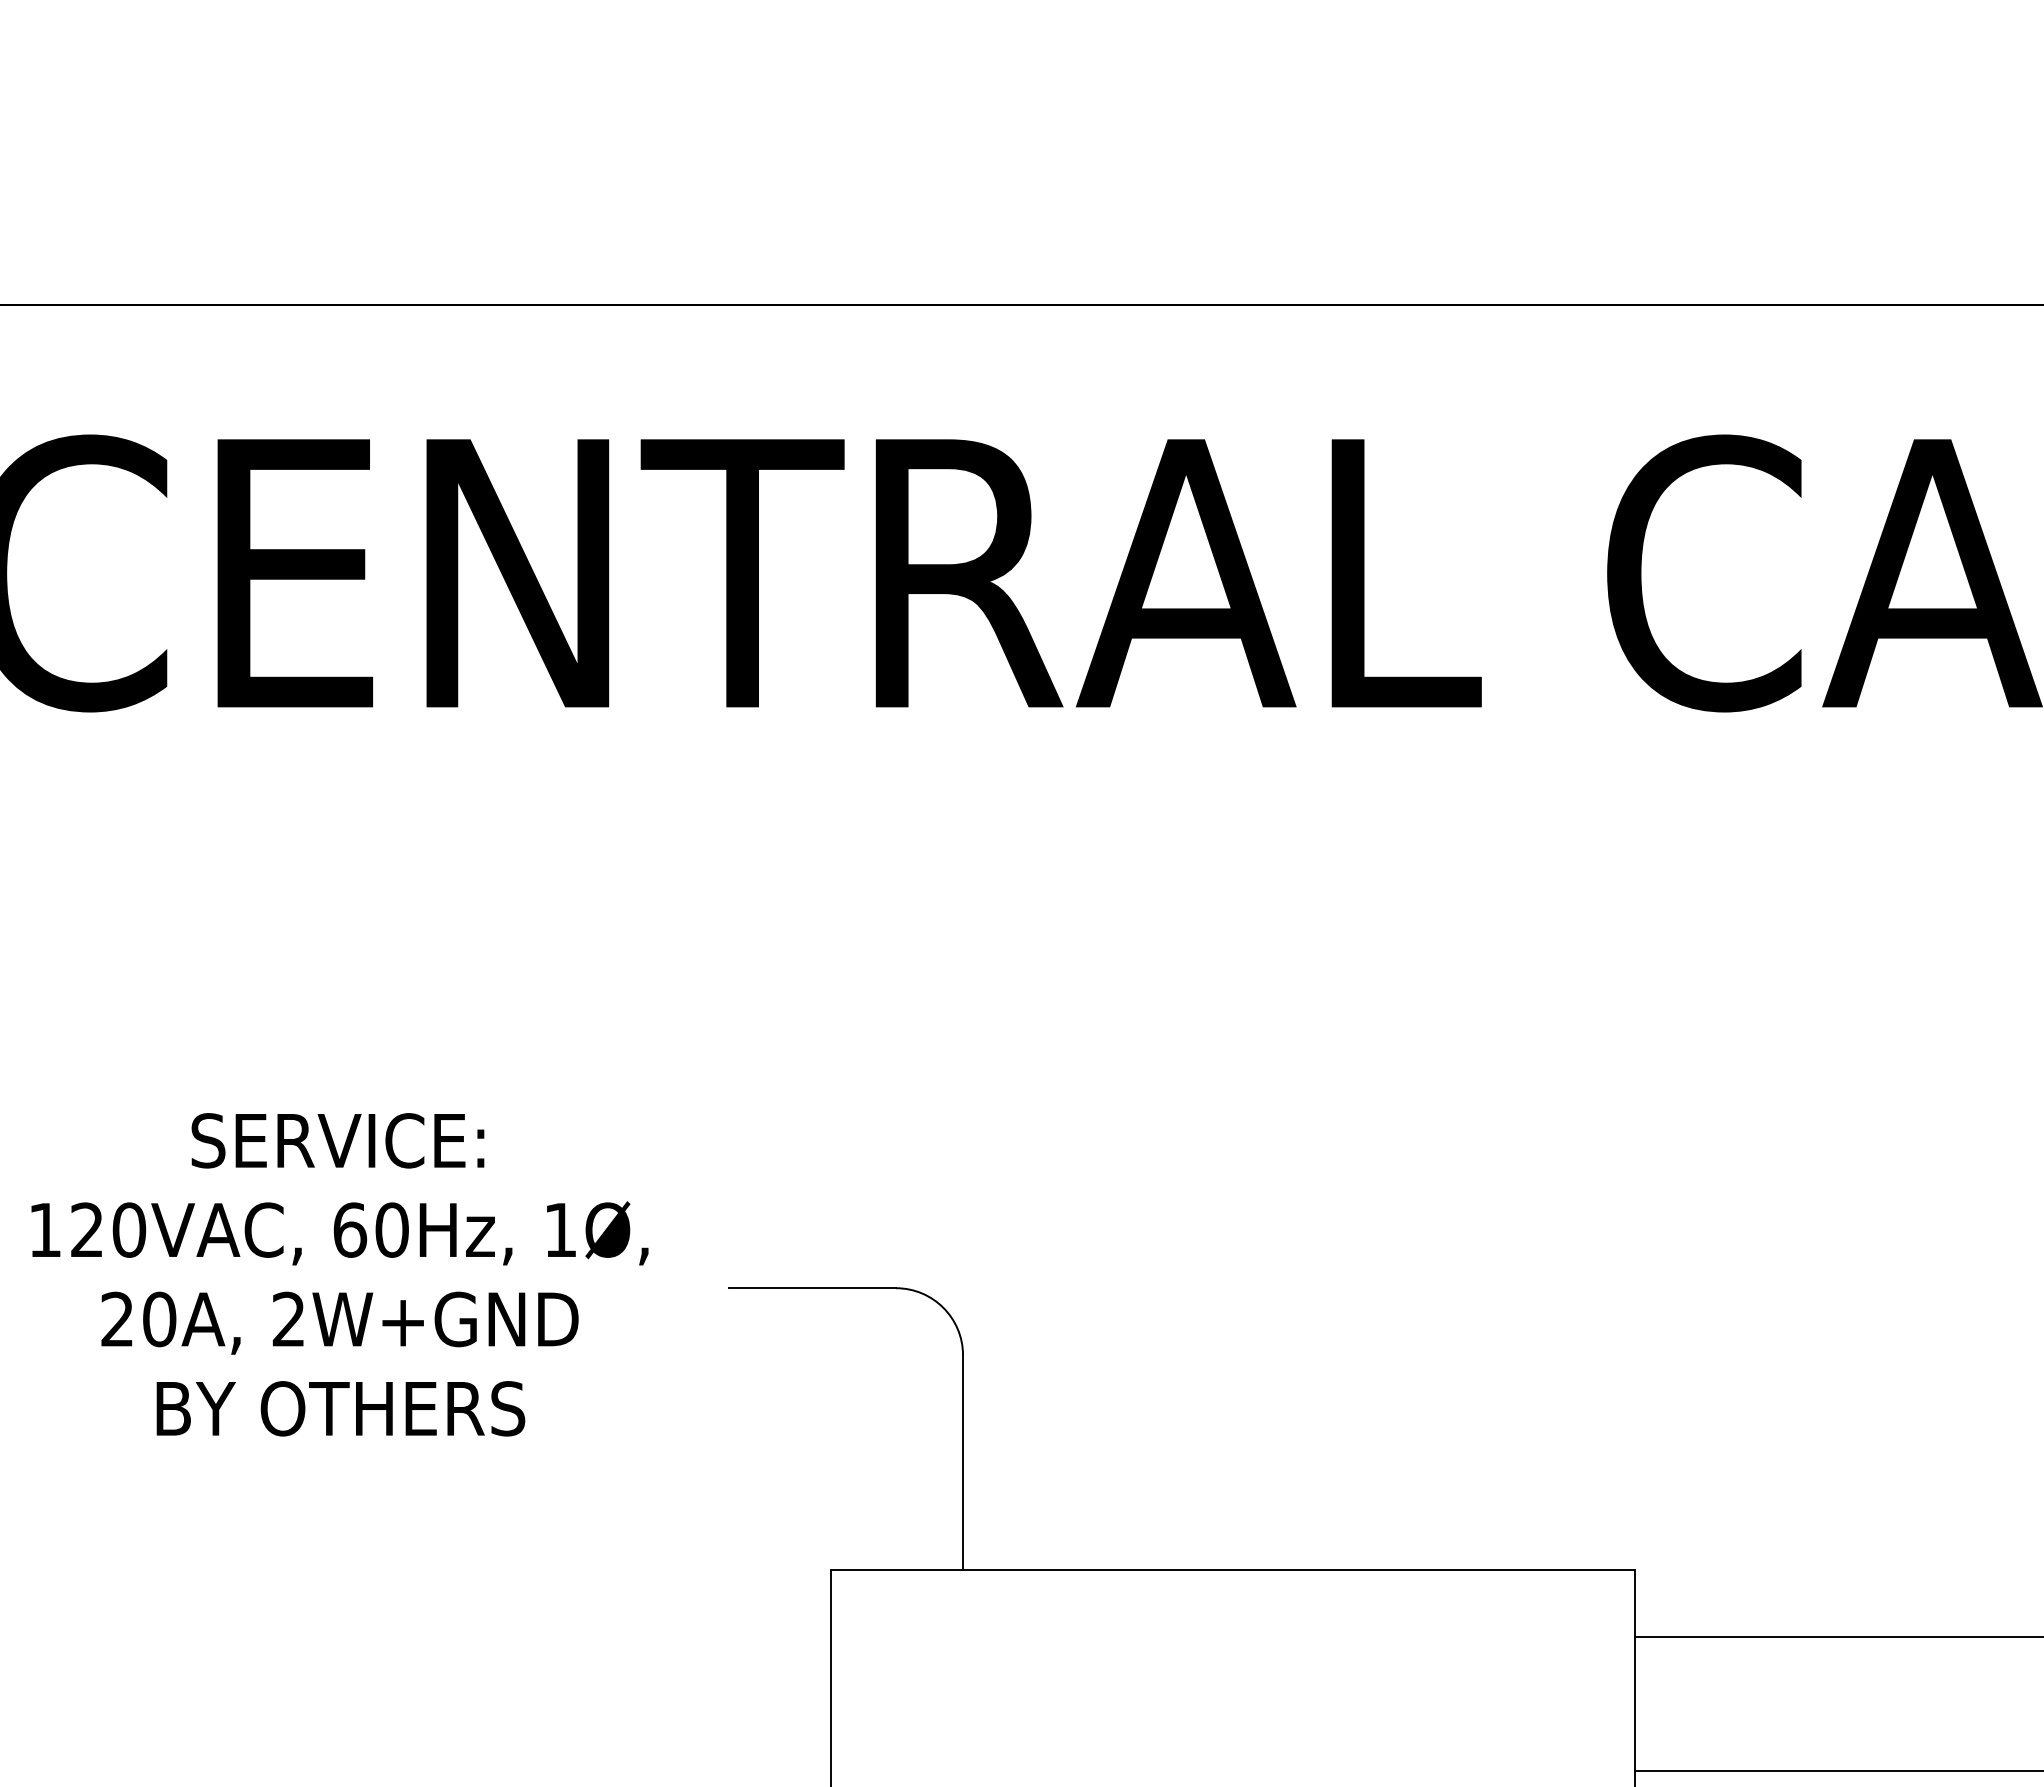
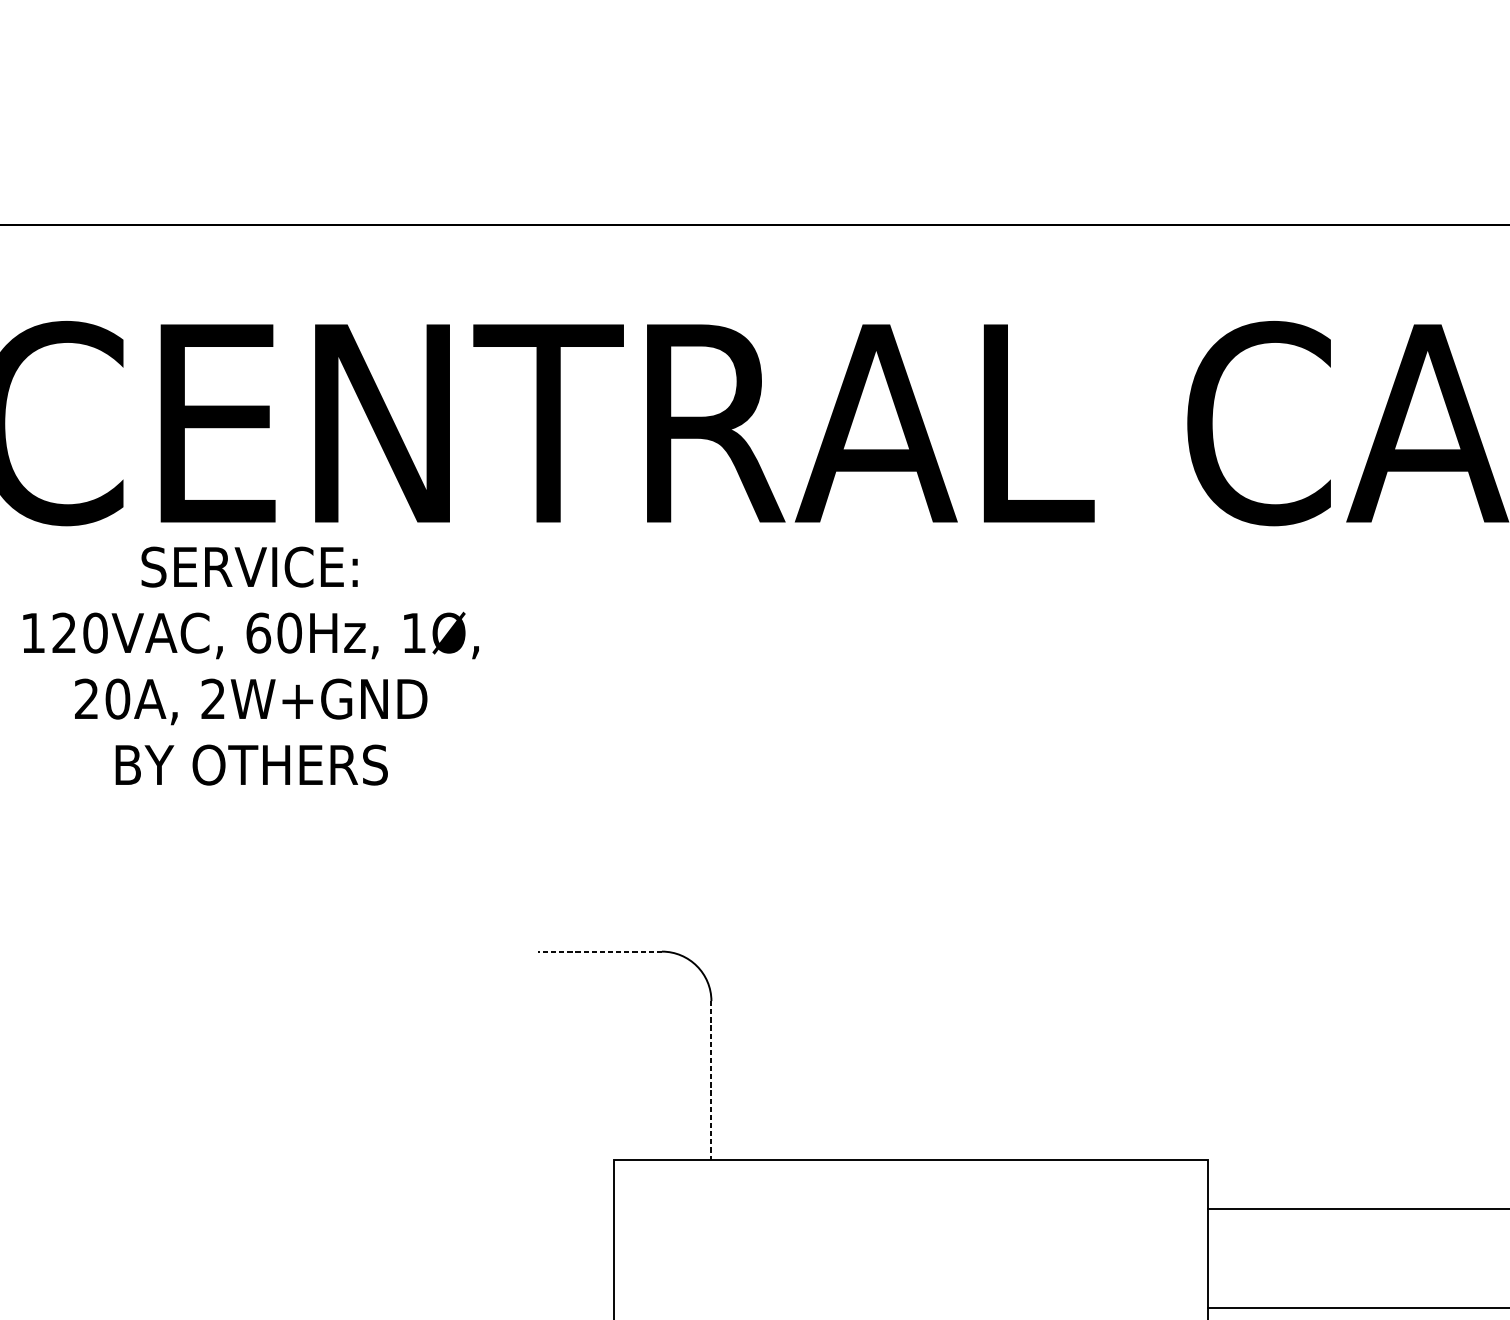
text: (339, 1274) -> (250, 665), moved
line: (812, 1288) -> (600, 951), solid -> dashed
line: (963, 1462) -> (711, 1080), solid -> dashed

